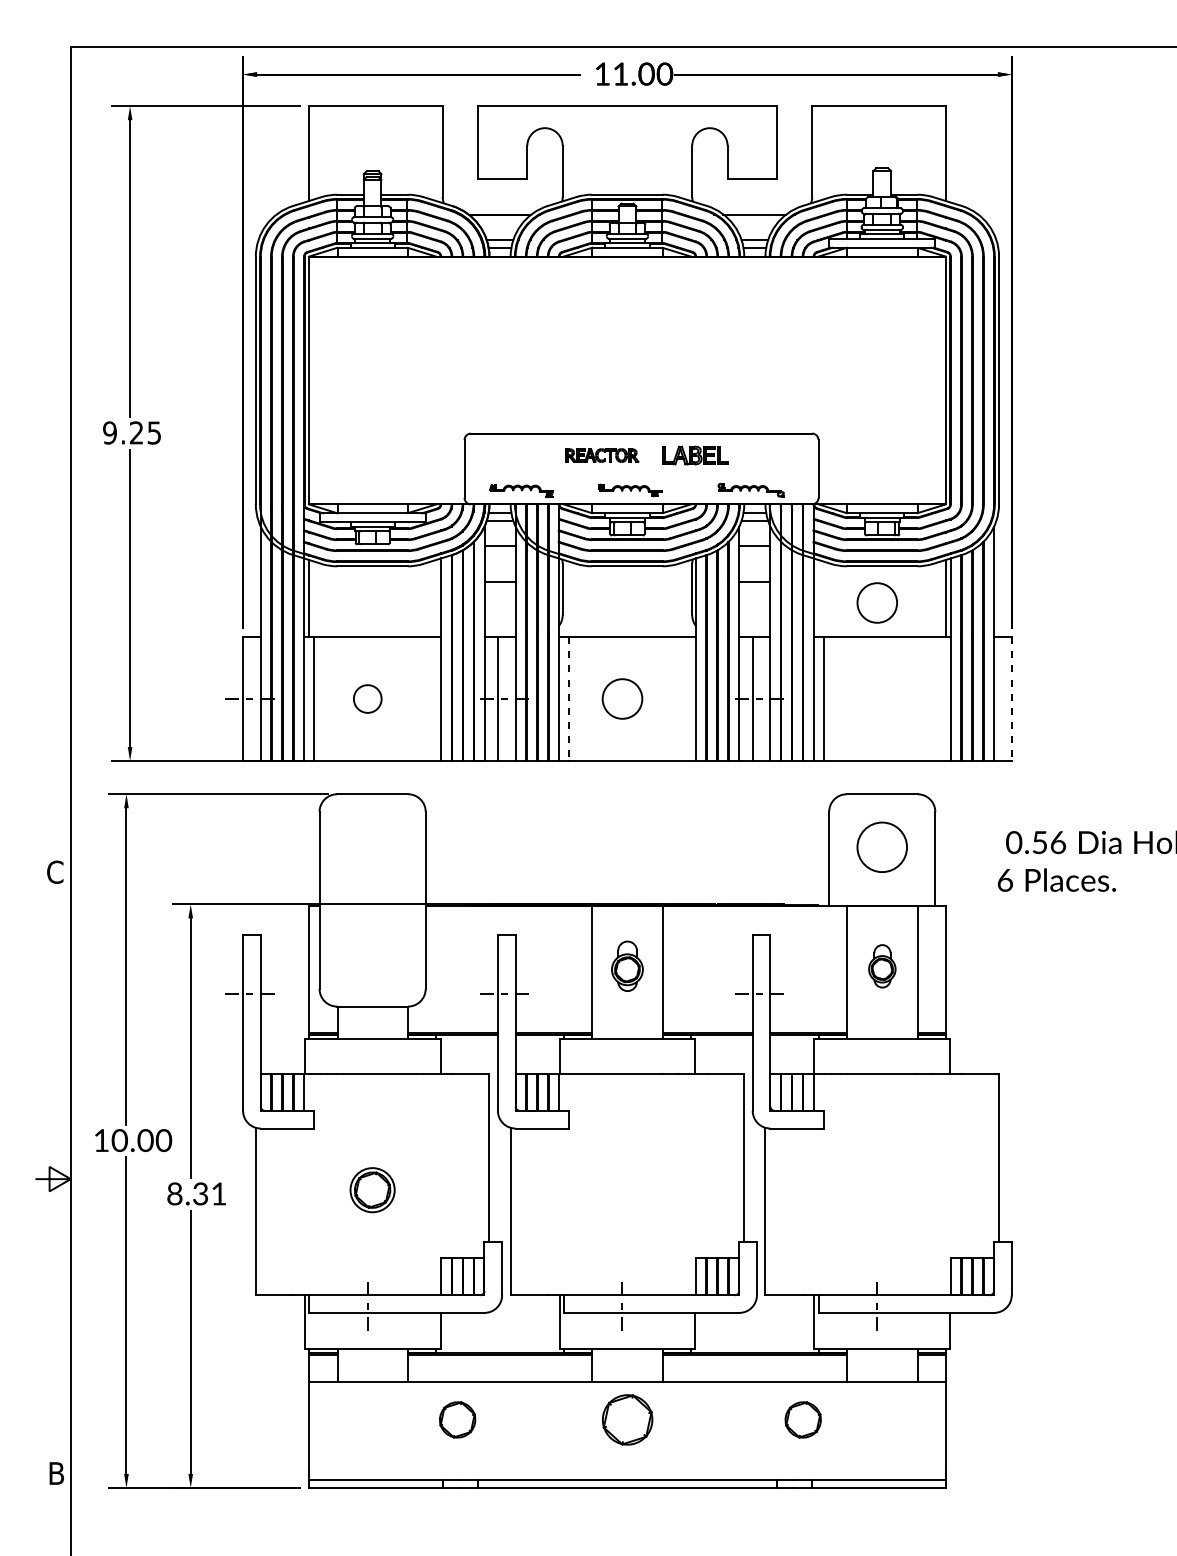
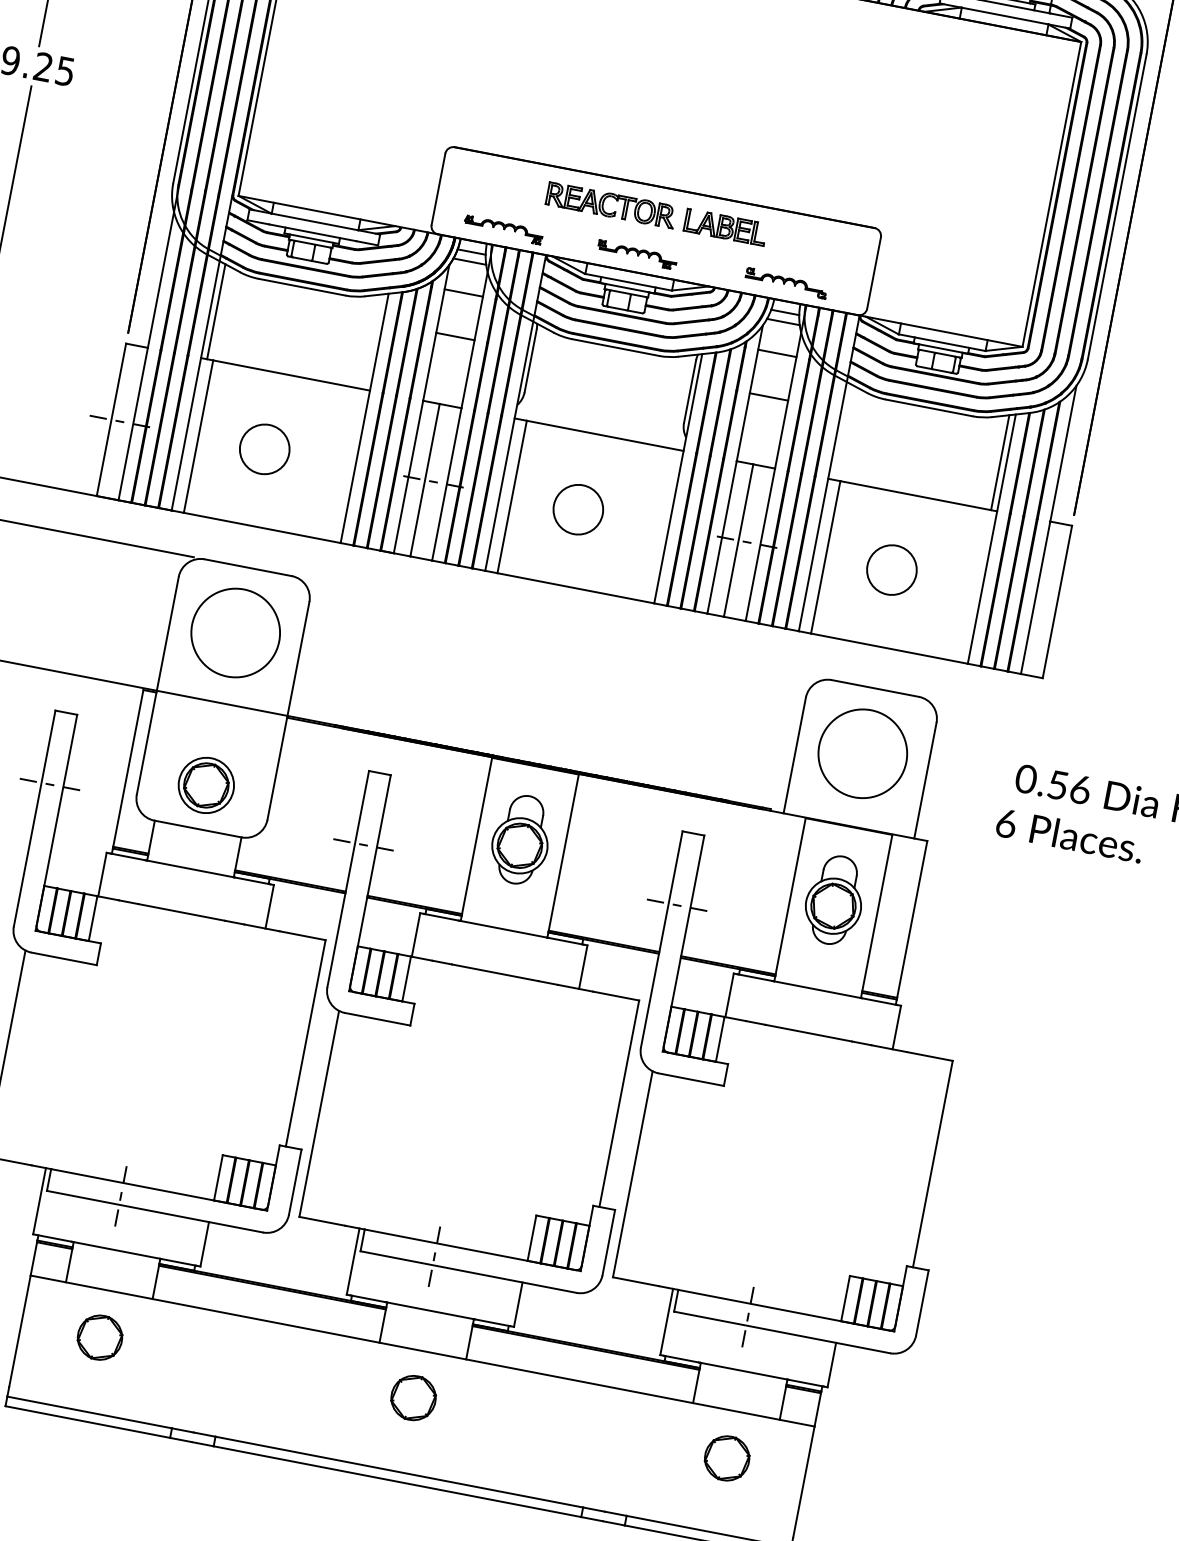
part: (602, 455) -> (611, 205), size x1.43
circle: (876, 602) -> (891, 569), moved
circle: (367, 698) -> (264, 448), size x1.43
line: (568, 699) -> (511, 497), dashed -> solid
line: (1011, 699) -> (1056, 602), dashed -> solid
circle: (881, 846) -> (862, 752), size x1.43
circle: (372, 847) -> (235, 633), added
part: (627, 966) -> (521, 840), size x1.43
part: (882, 966) -> (834, 900), size x1.67
part: (372, 1190) -> (206, 785), moved
part: (457, 1419) -> (99, 1337), moved
part: (626, 1419) -> (412, 1397), size x0.71
part: (802, 1419) -> (726, 1457), moved

